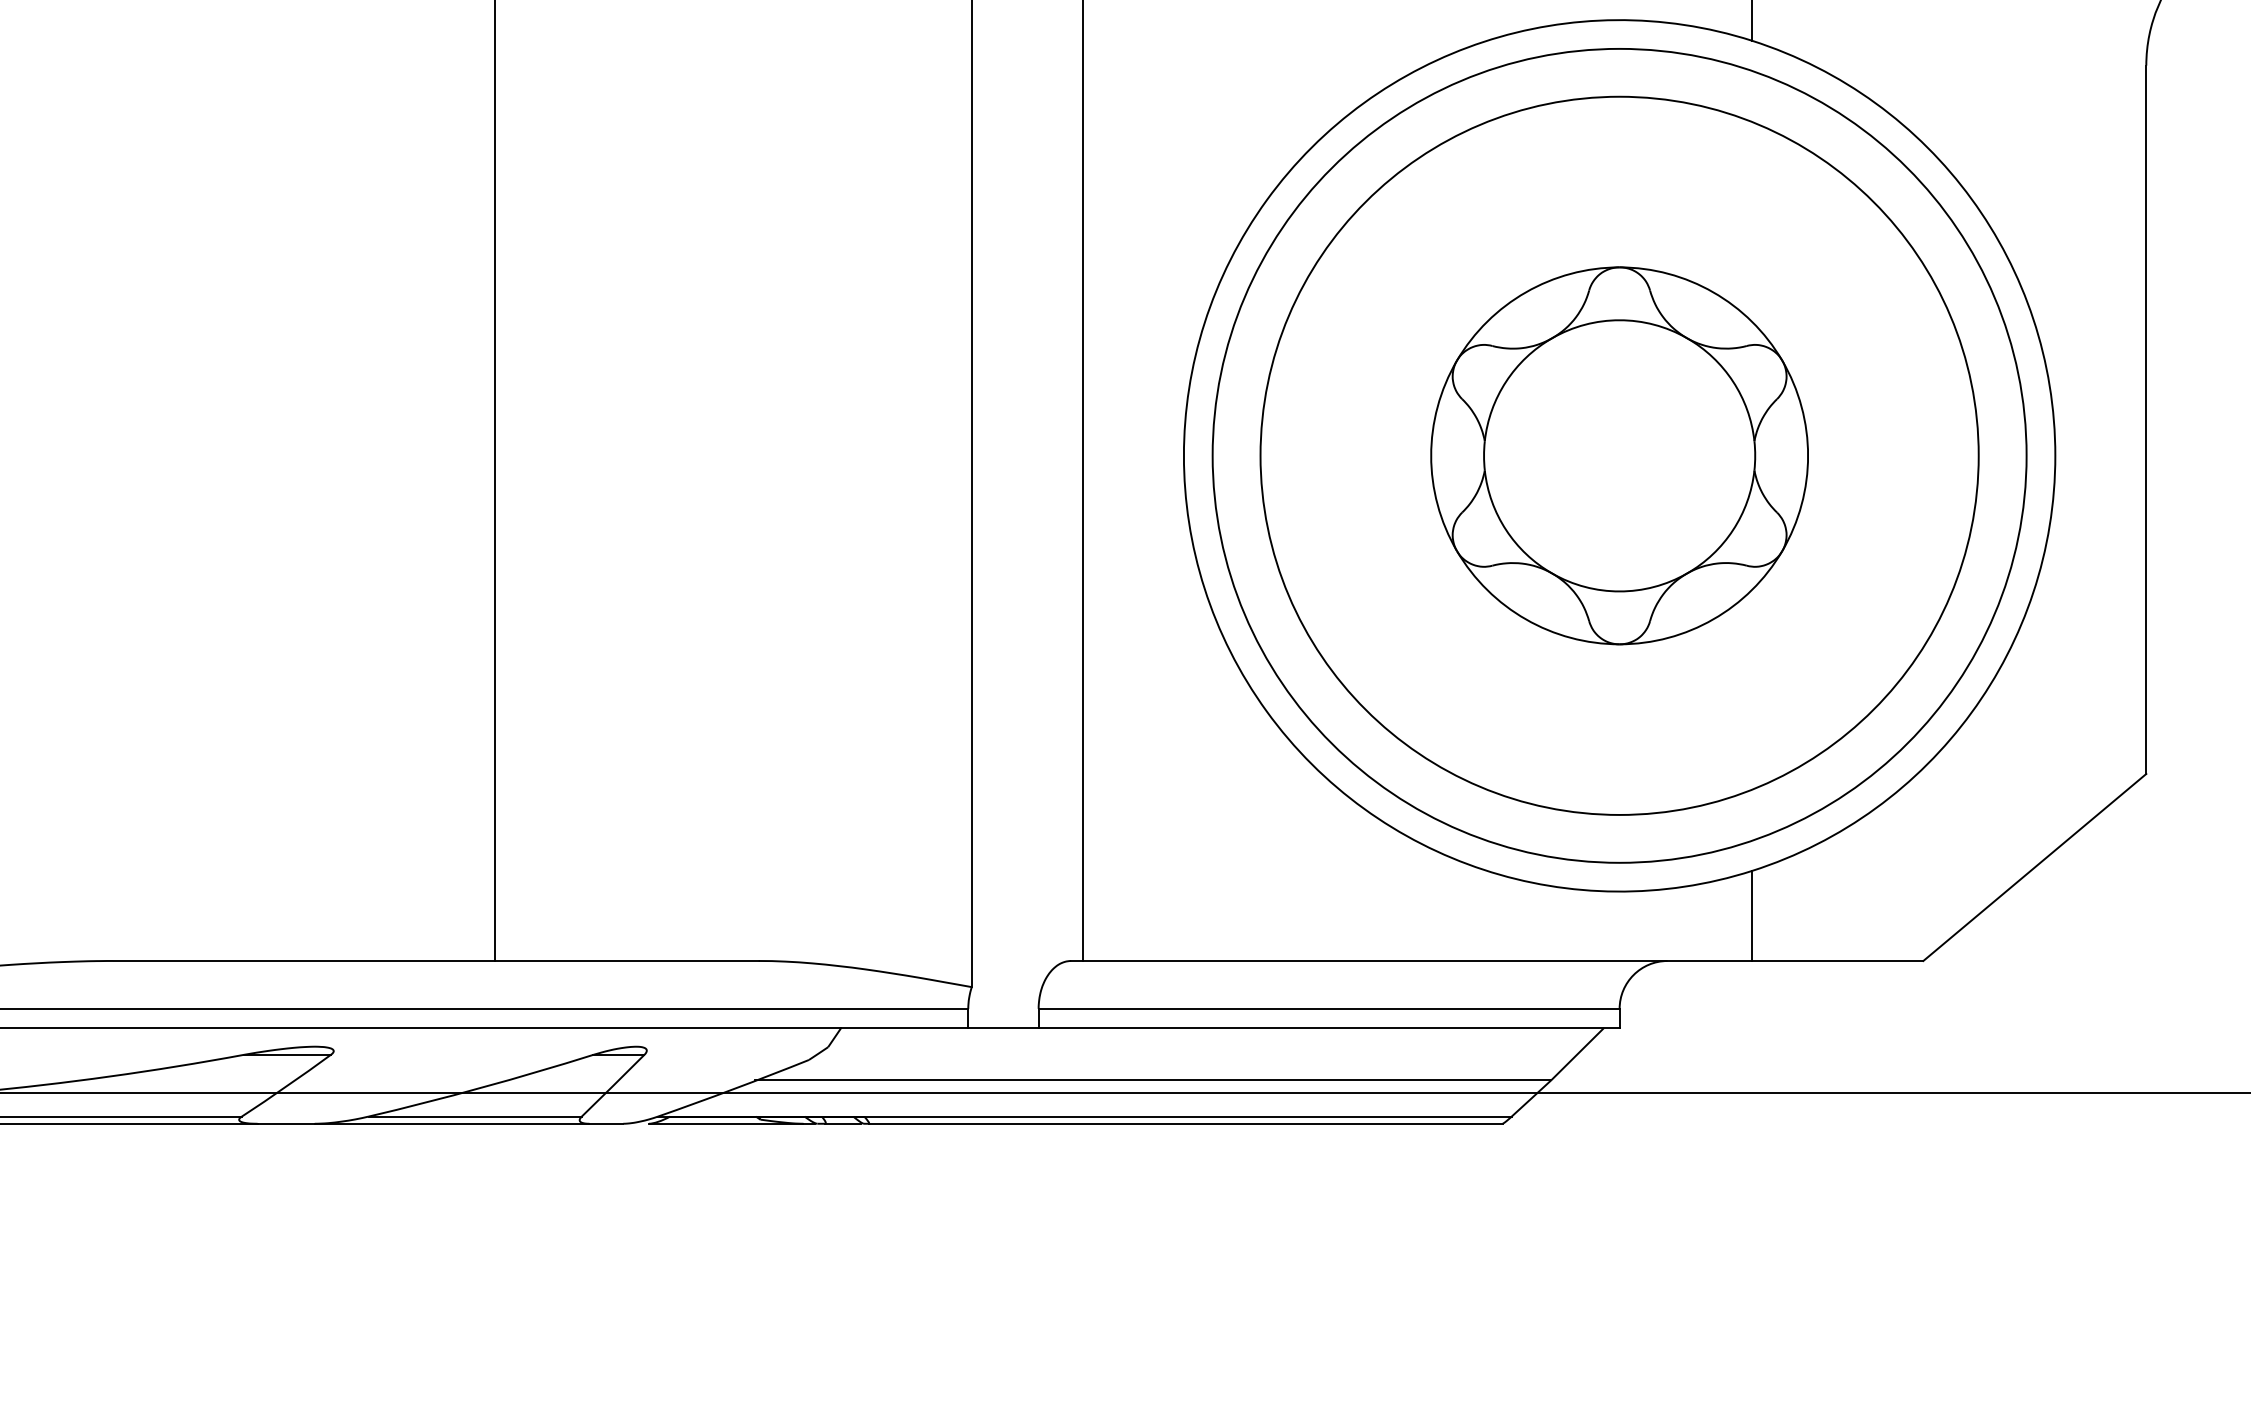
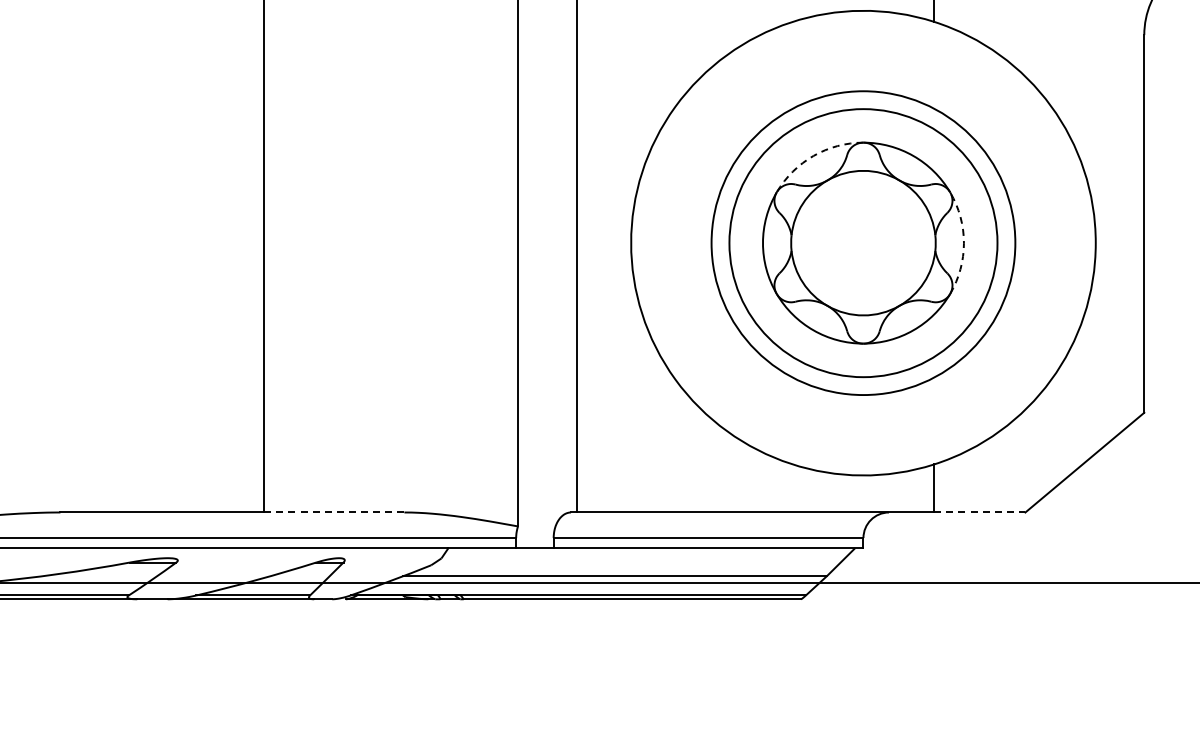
arc: (1525, 291) -> (813, 155), solid -> dashed
circle: (1619, 454) -> (863, 242), size x0.7
circle: (1619, 456) -> (863, 243), size x0.7
arc: (1807, 456) -> (963, 243), solid -> dashed
line: (625, 961) -> (333, 512), solid -> dashed
line: (1837, 961) -> (979, 512), solid -> dashed

